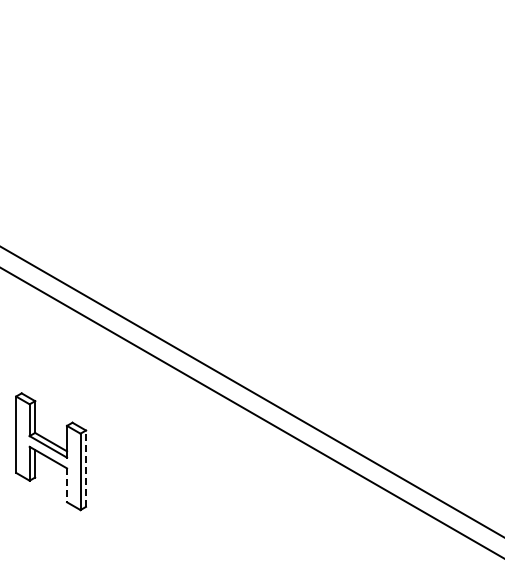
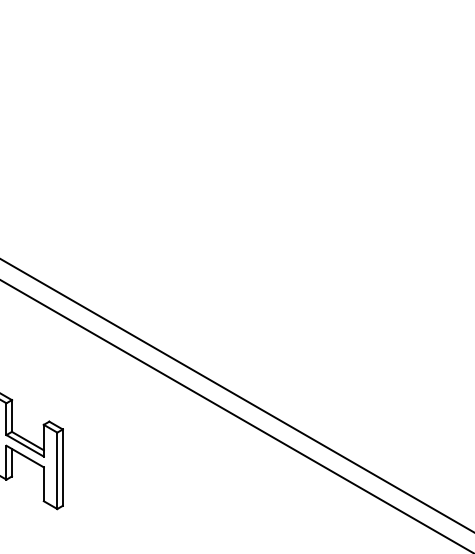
line: (86, 468) -> (63, 467), dashed -> solid
line: (67, 485) -> (44, 484), dashed -> solid

